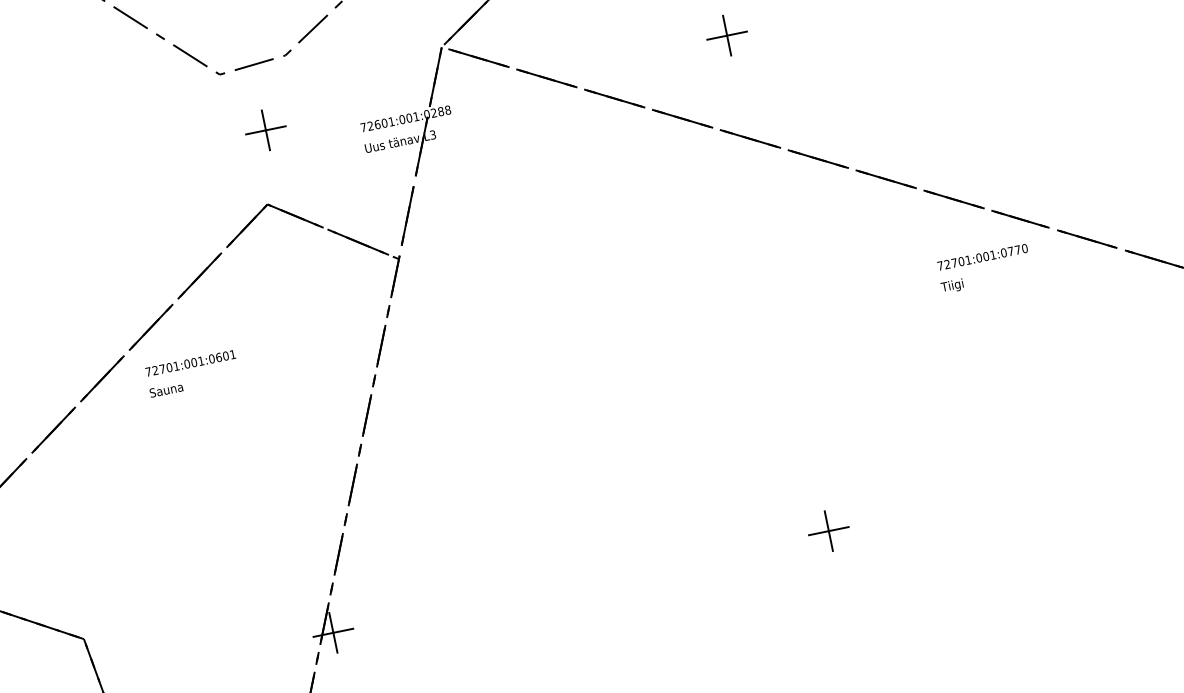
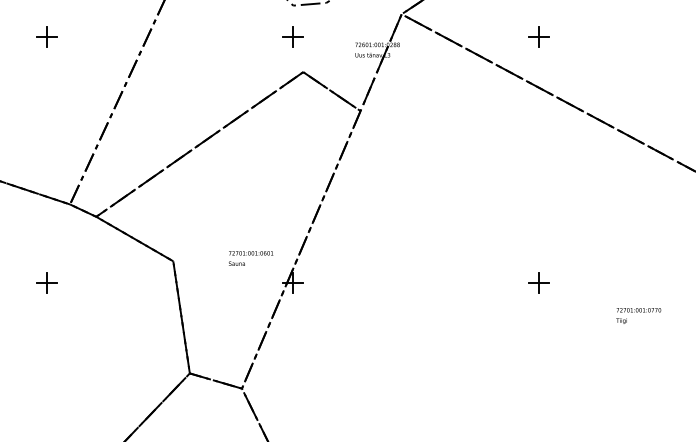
part: (265, 130) -> (292, 36), moved
text: (984, 267) -> (638, 315), moved
text: (193, 373) -> (251, 258), moved

